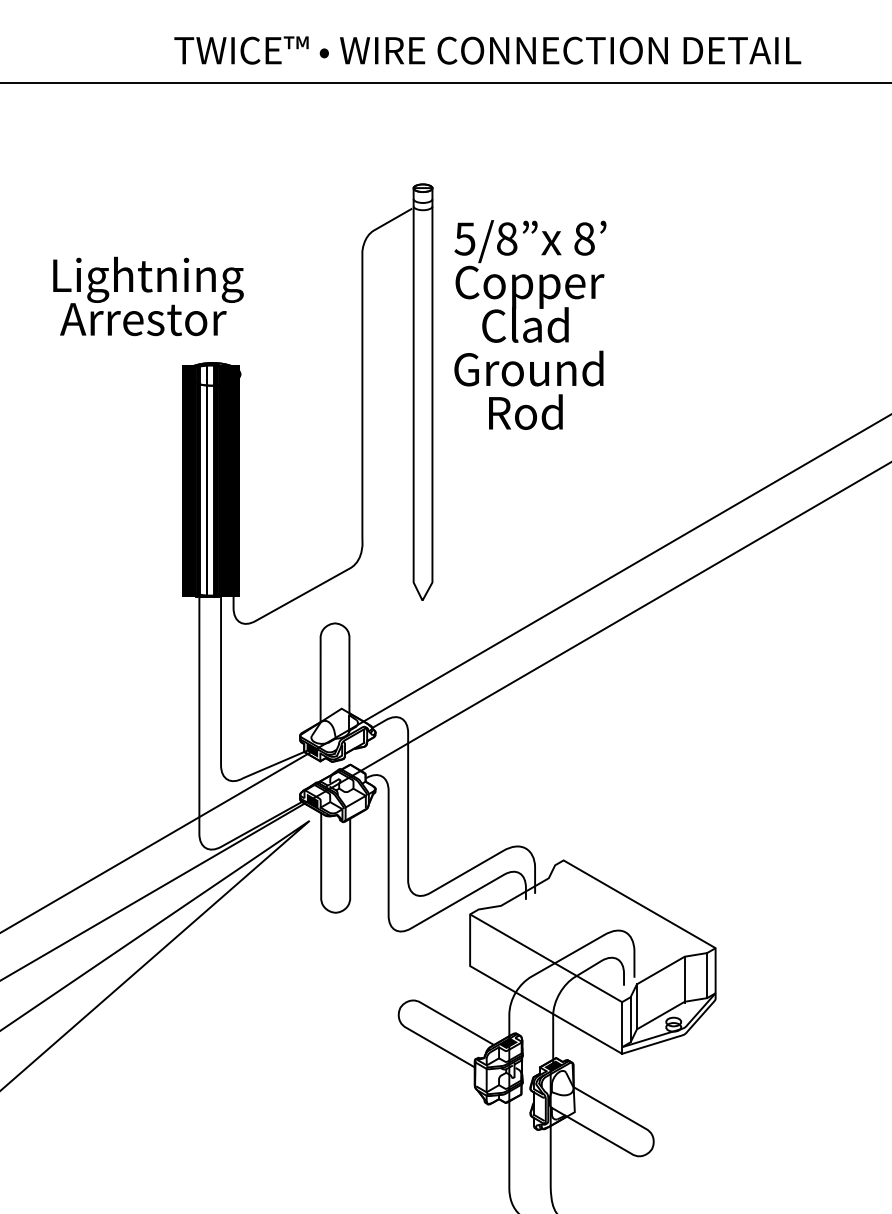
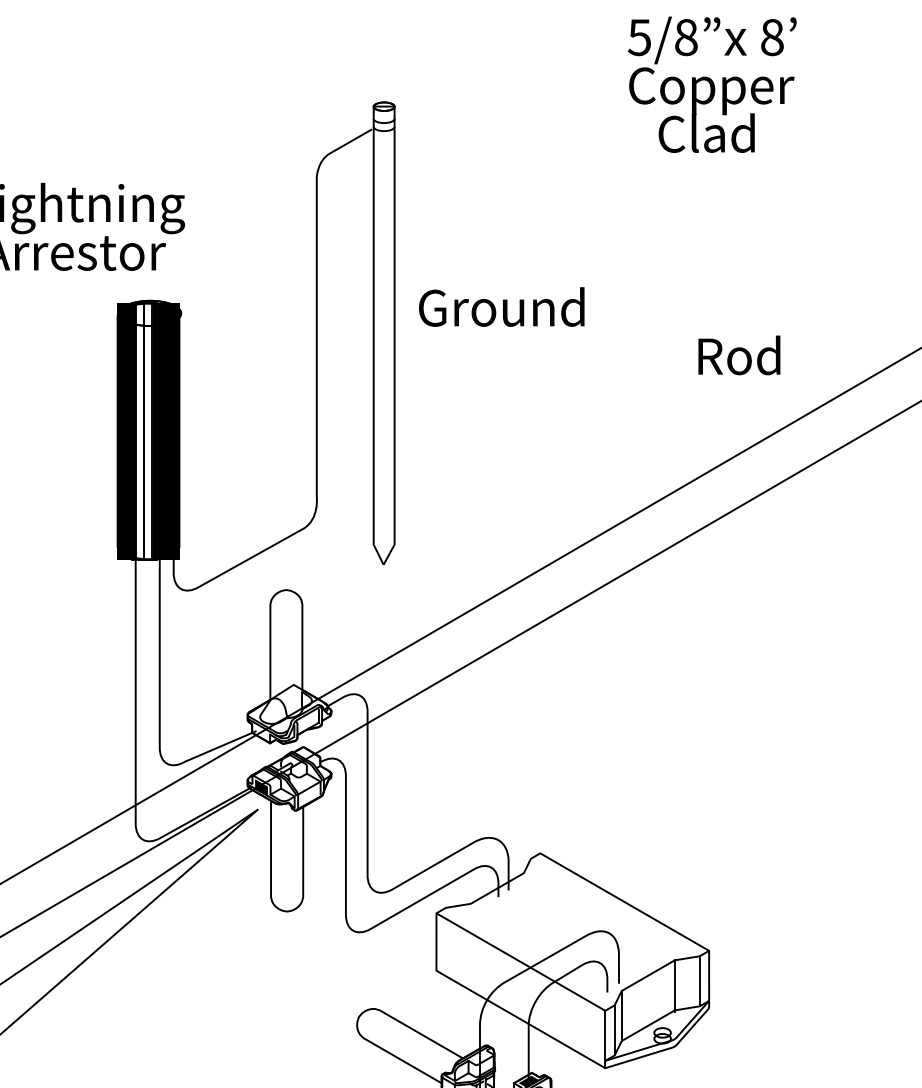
text: (530, 281) -> (712, 84), moved
text: (525, 411) -> (738, 354), moved
fill: (312, 750) -> (261, 731), removed
fill: (508, 1043) -> (479, 1056), removed

